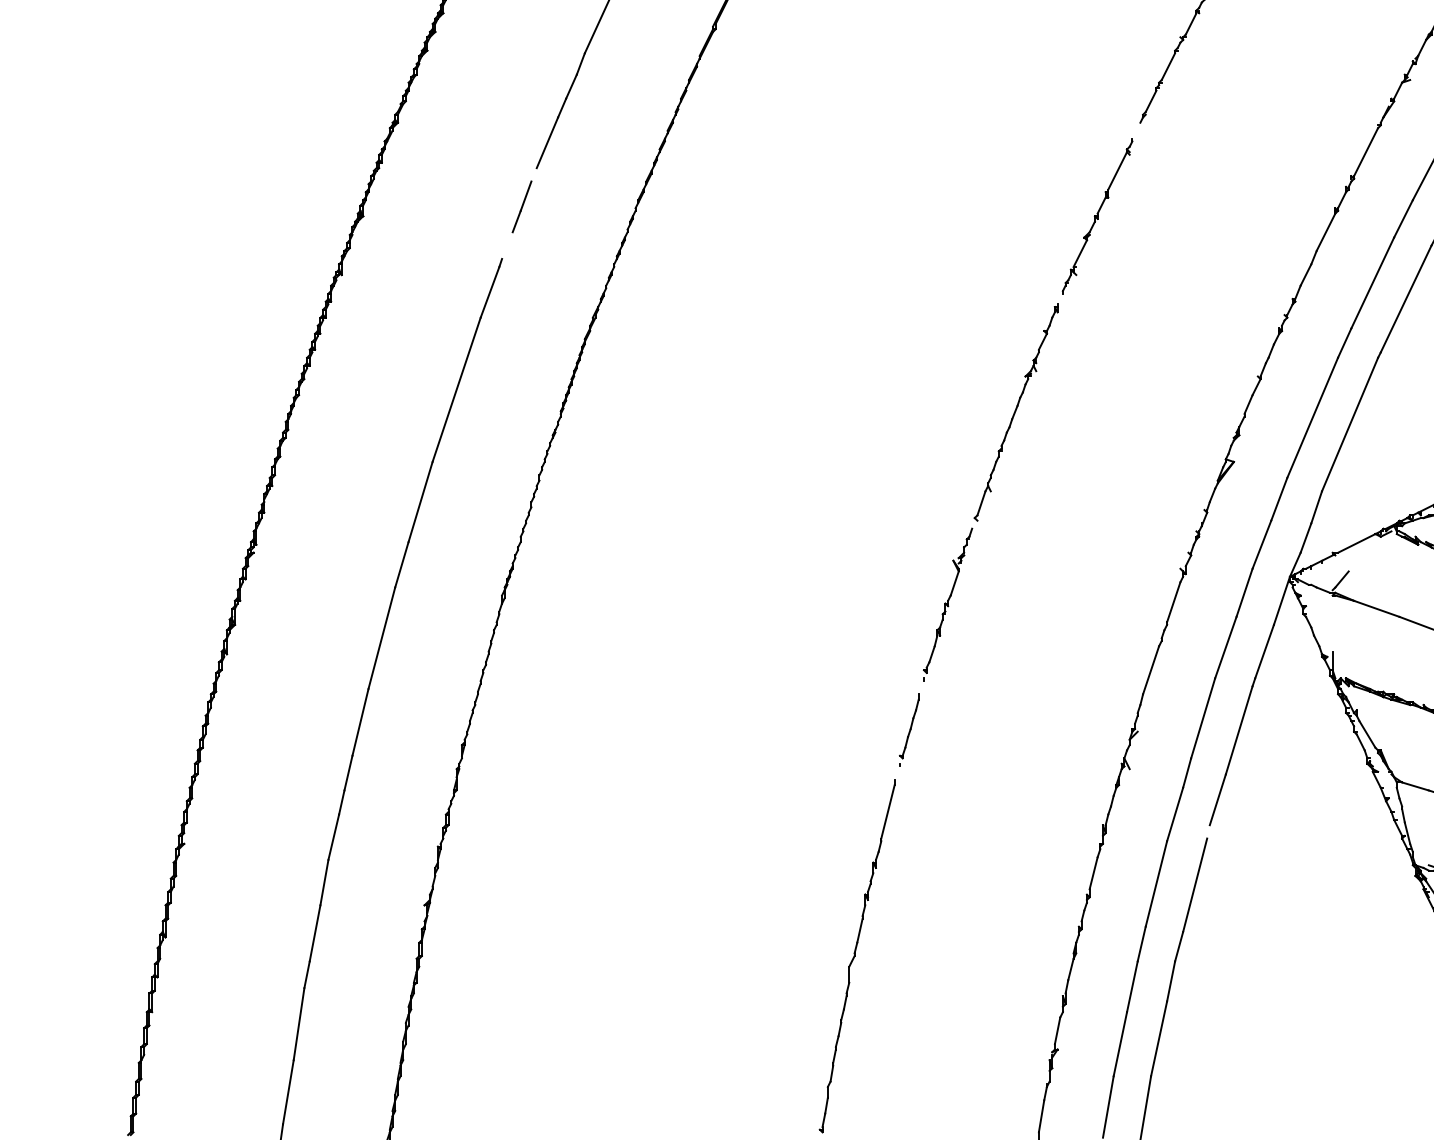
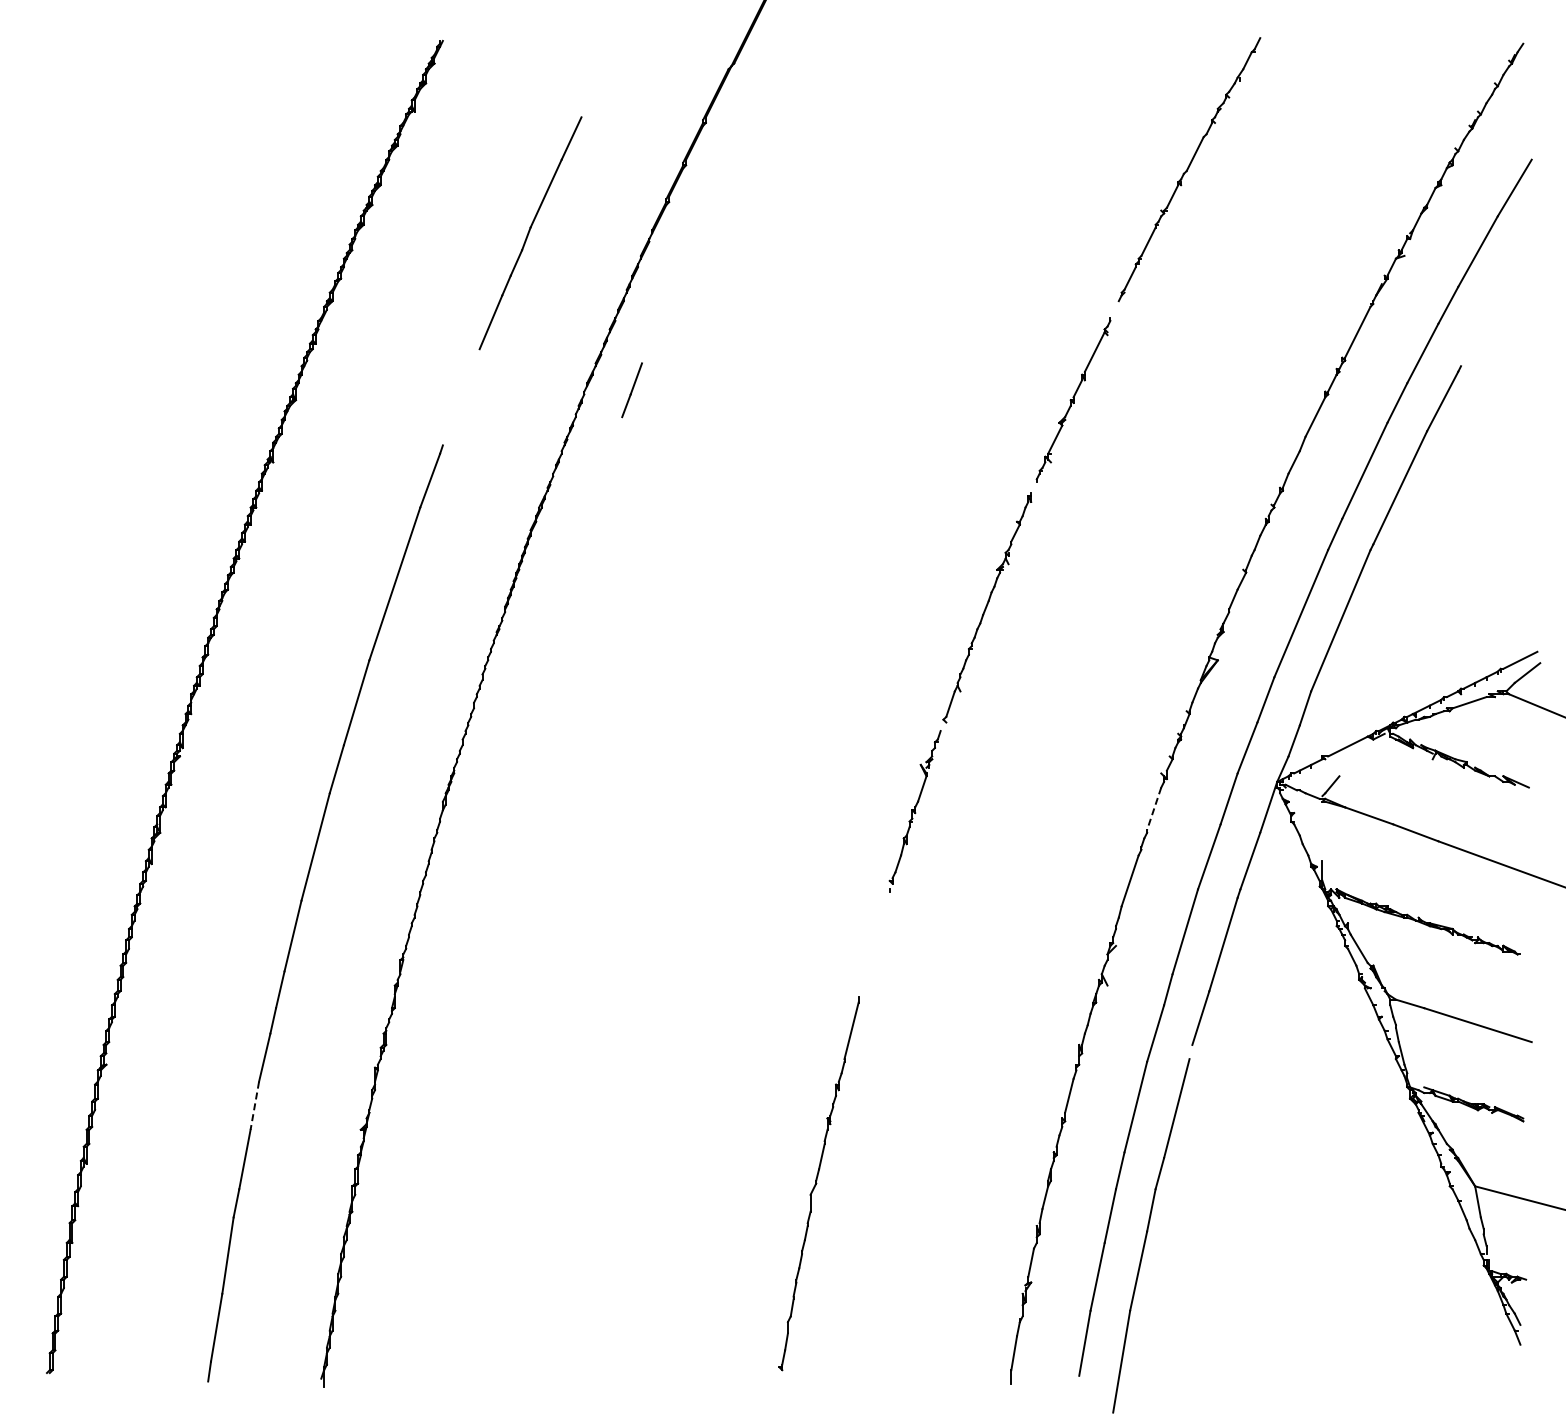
line: (521, 207) -> (631, 390), moved
line: (1174, 602) -> (1154, 809), solid -> dashed
part: (909, 730) -> (874, 944), removed
line: (324, 883) -> (254, 1106), solid -> dashed

